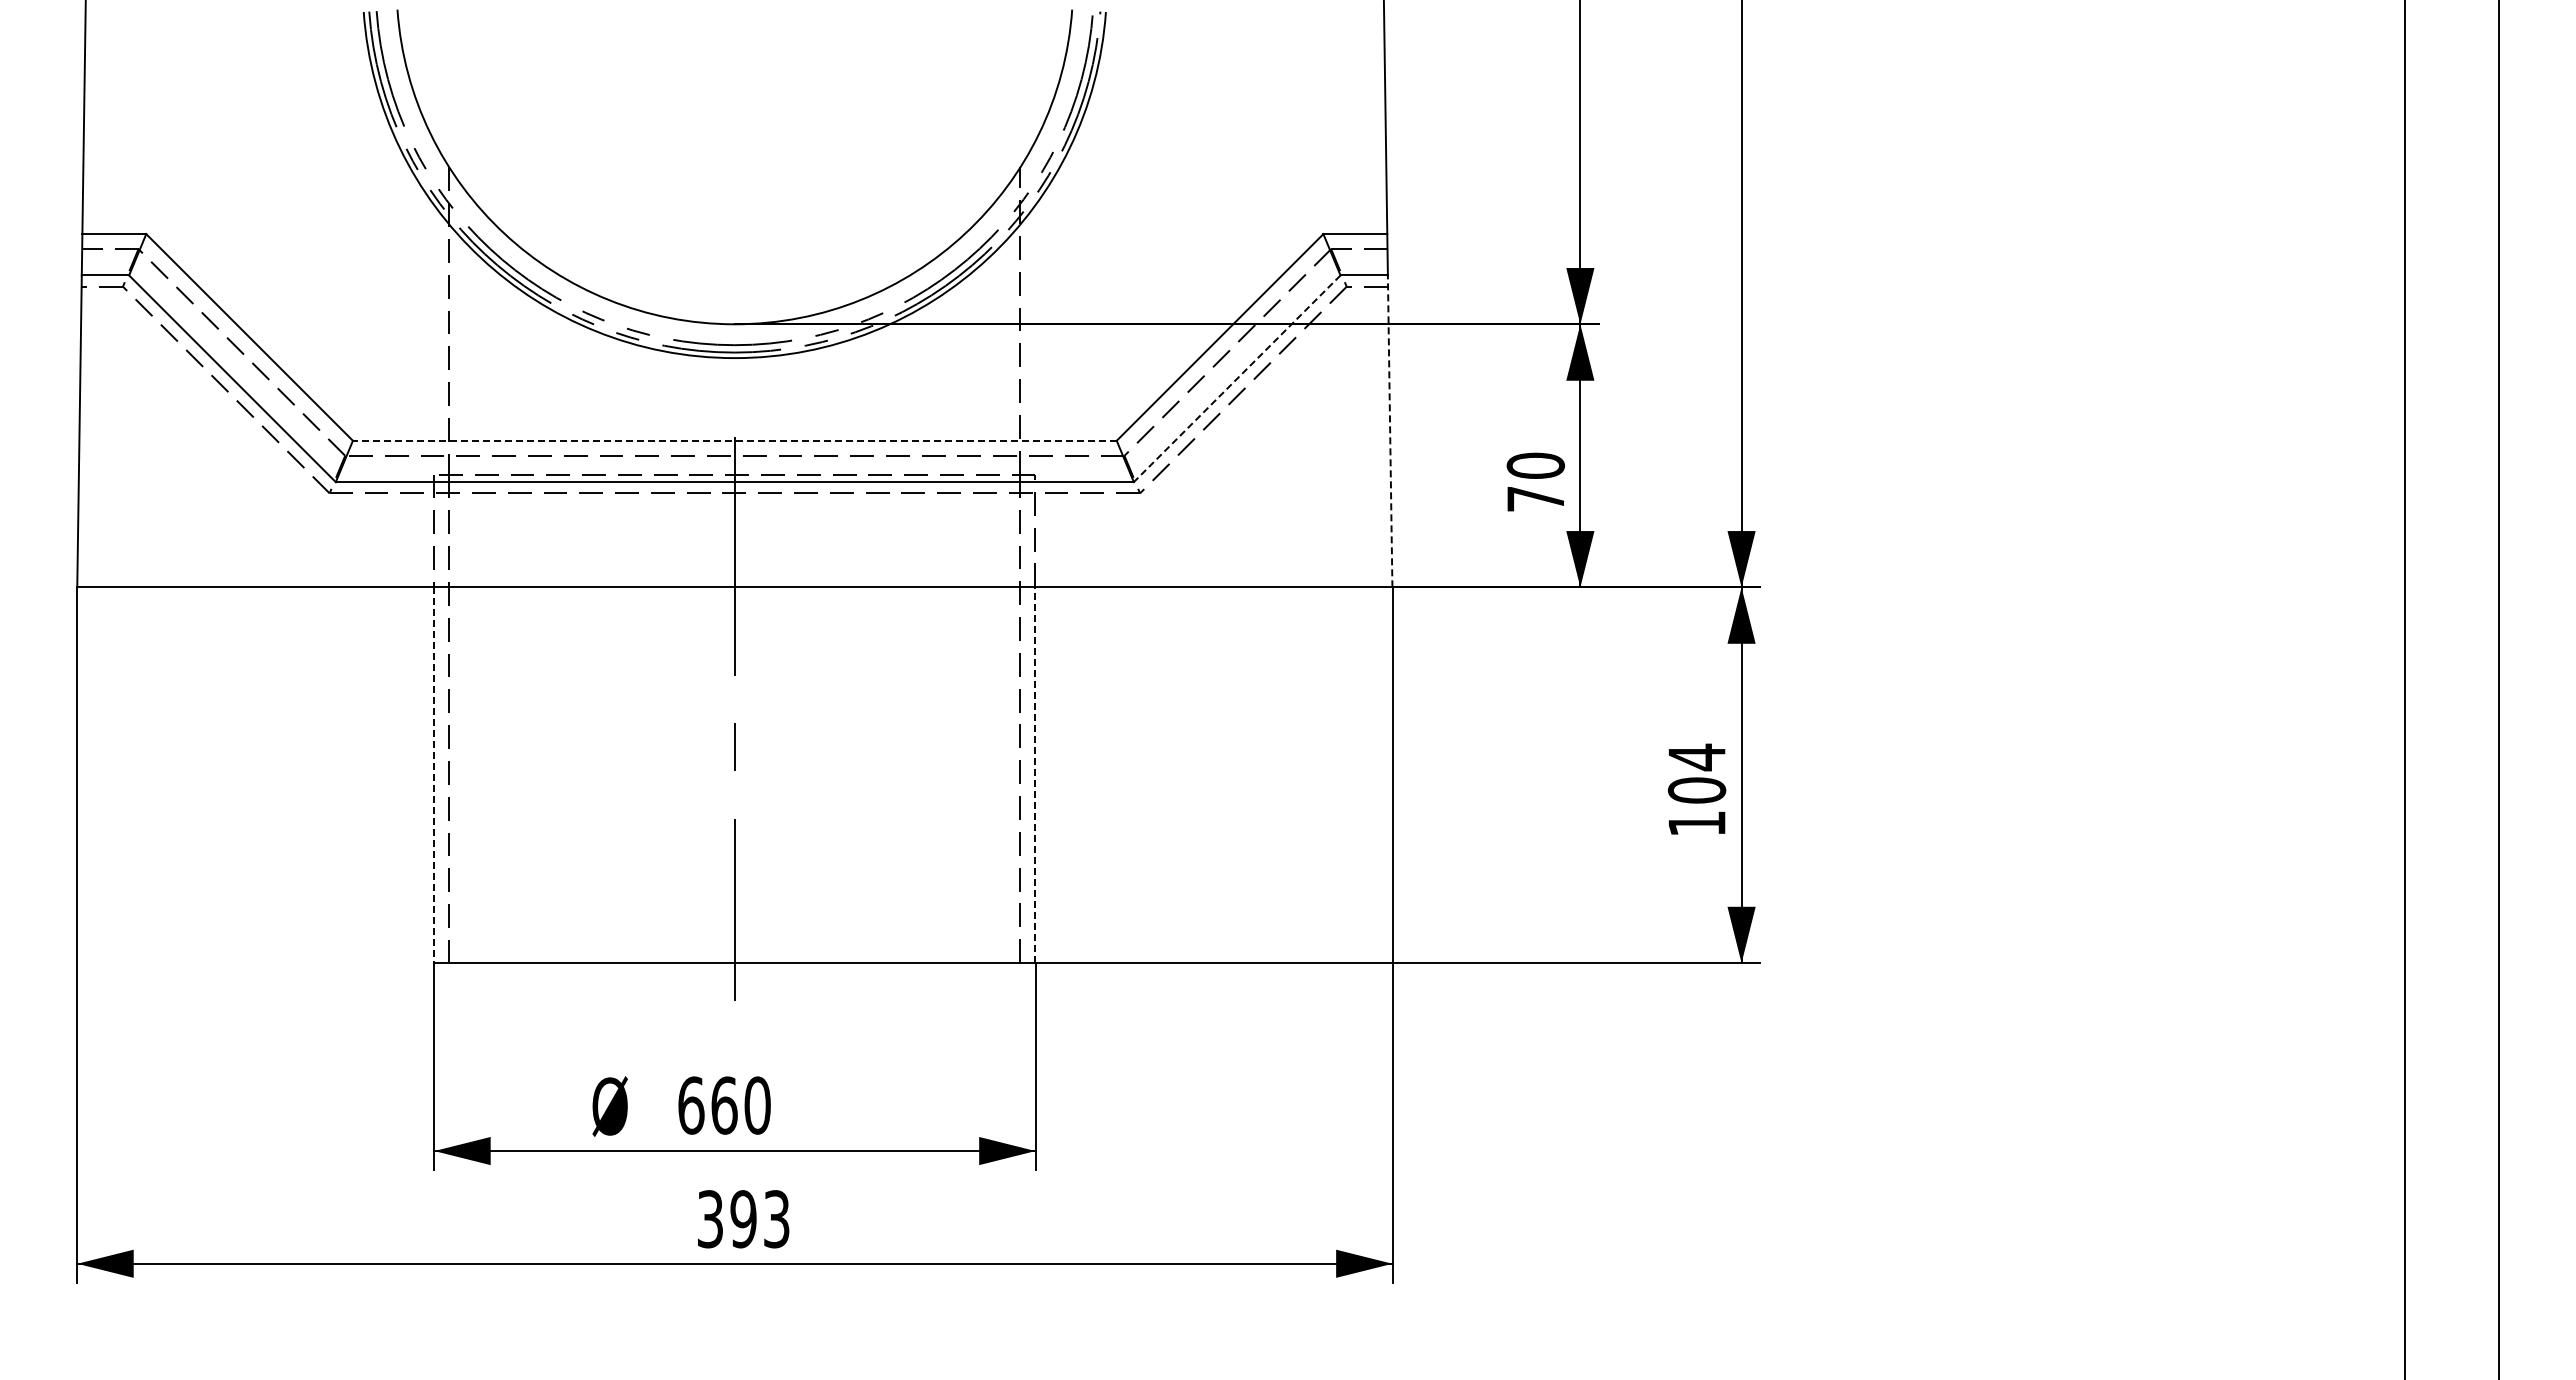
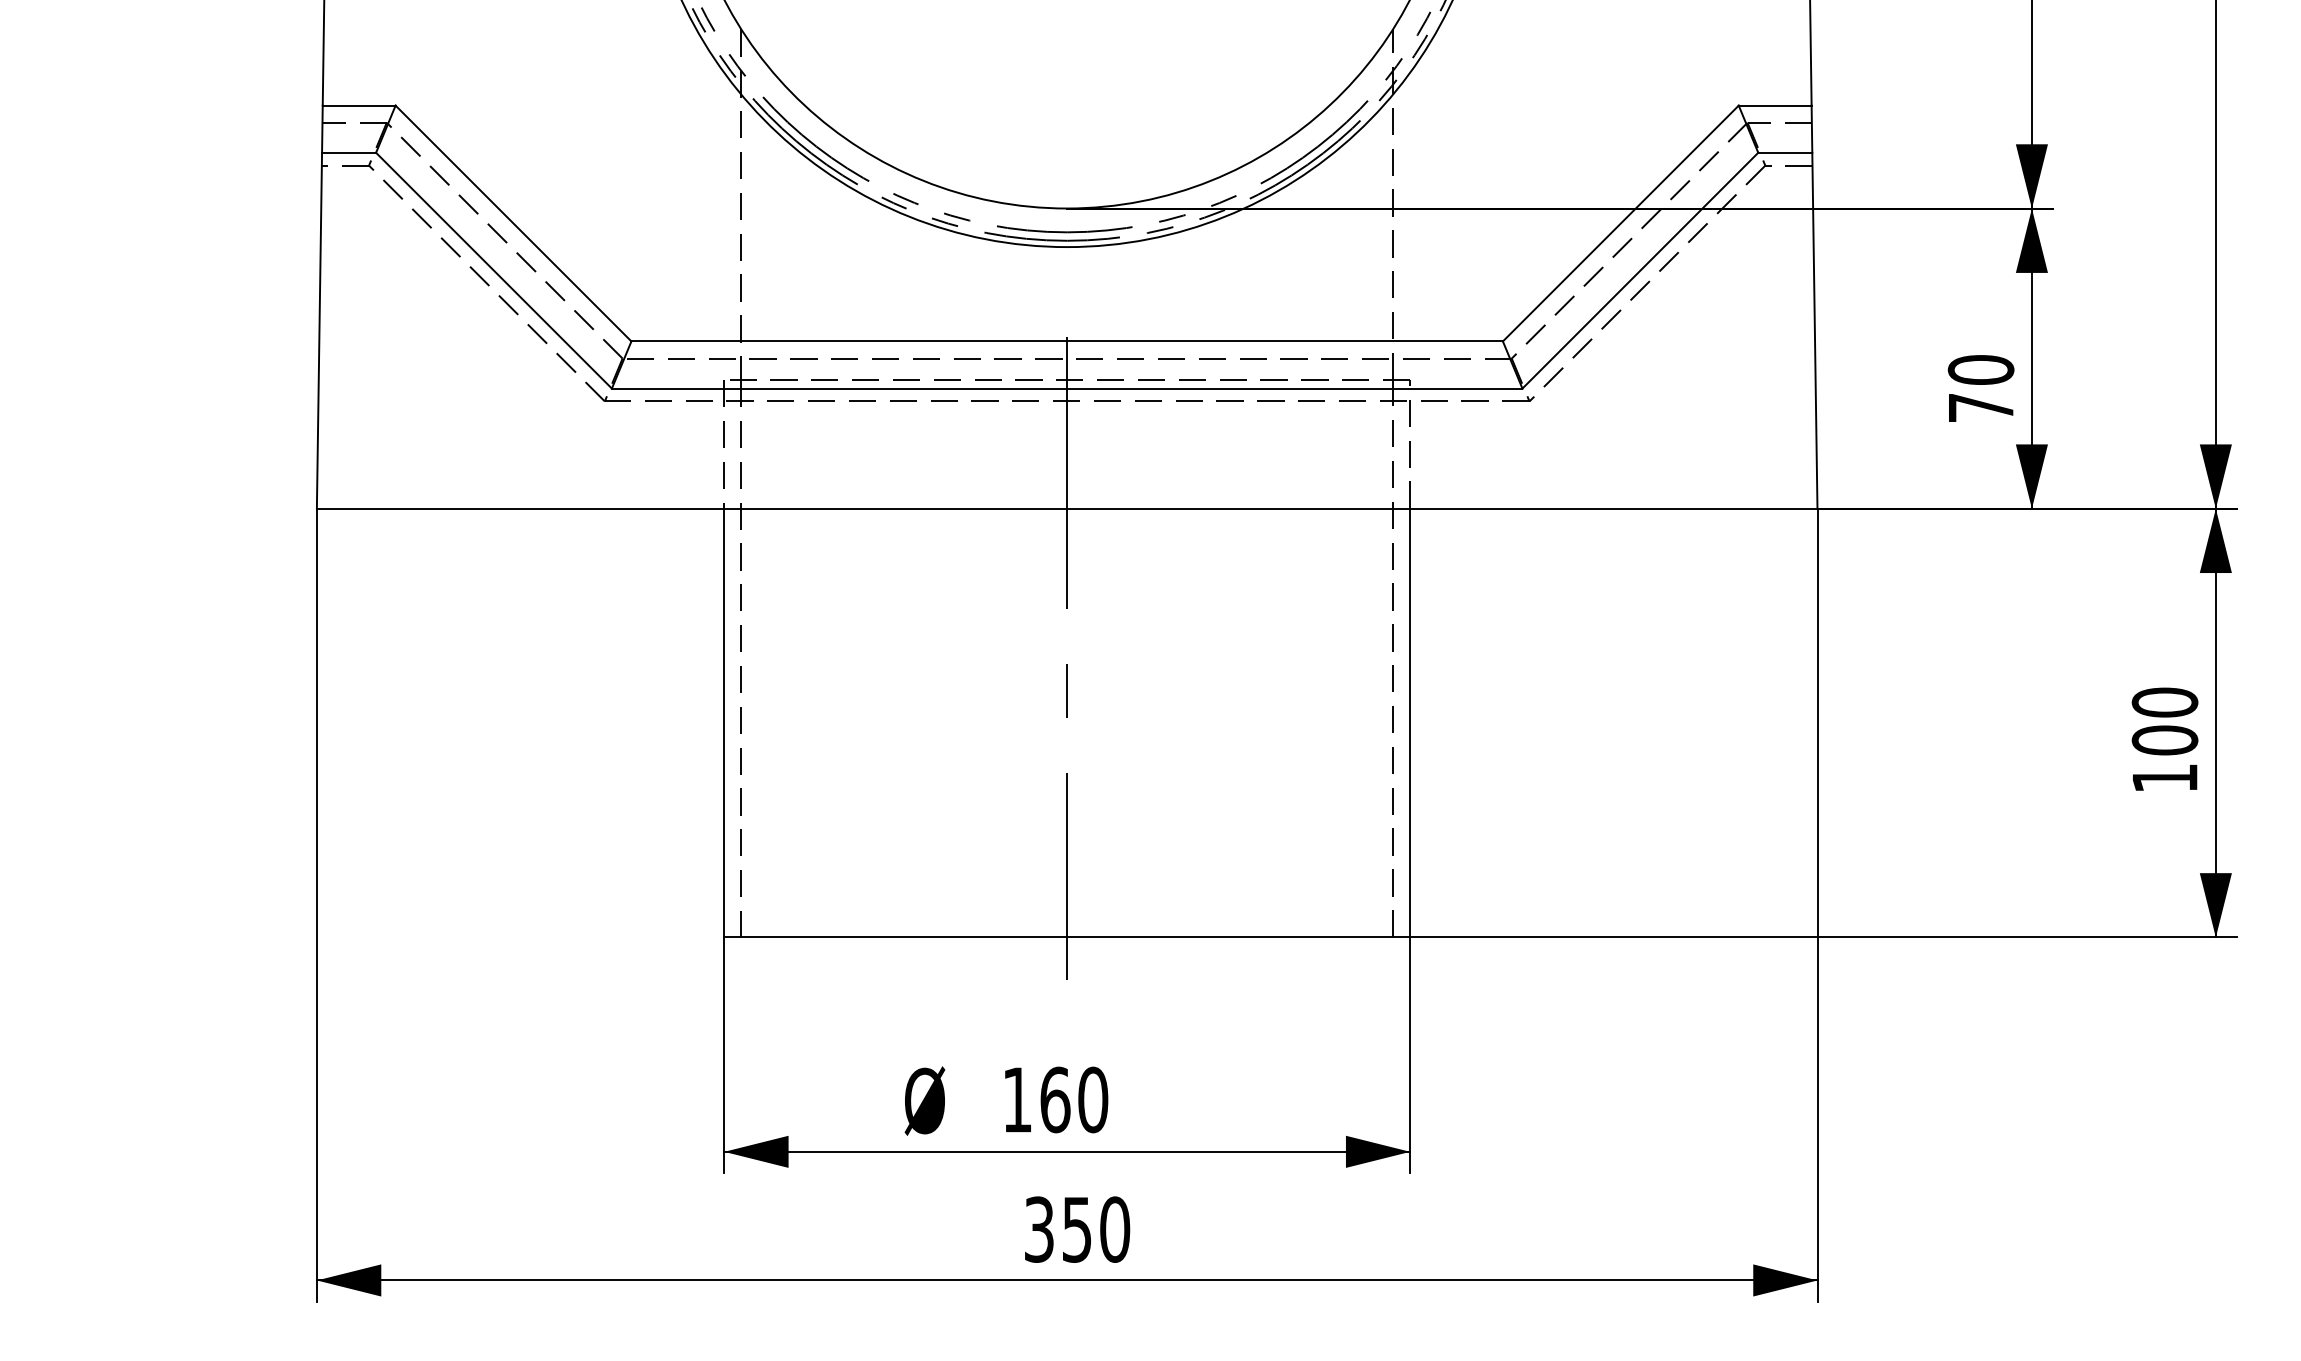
line: (1236, 379) -> (1639, 271), dashed -> solid
line: (1390, 431) -> (1815, 330), dashed -> solid
line: (734, 440) -> (1066, 341), dashed -> solid
text: (1696, 757) -> (2164, 702), 104 -> 100
line: (434, 775) -> (724, 723), dashed -> solid
line: (1035, 775) -> (1410, 723), dashed -> solid
text: (691, 1105) -> (1017, 1099), 660 -> 160
text: (759, 1219) -> (1095, 1229), 393 -> 350

